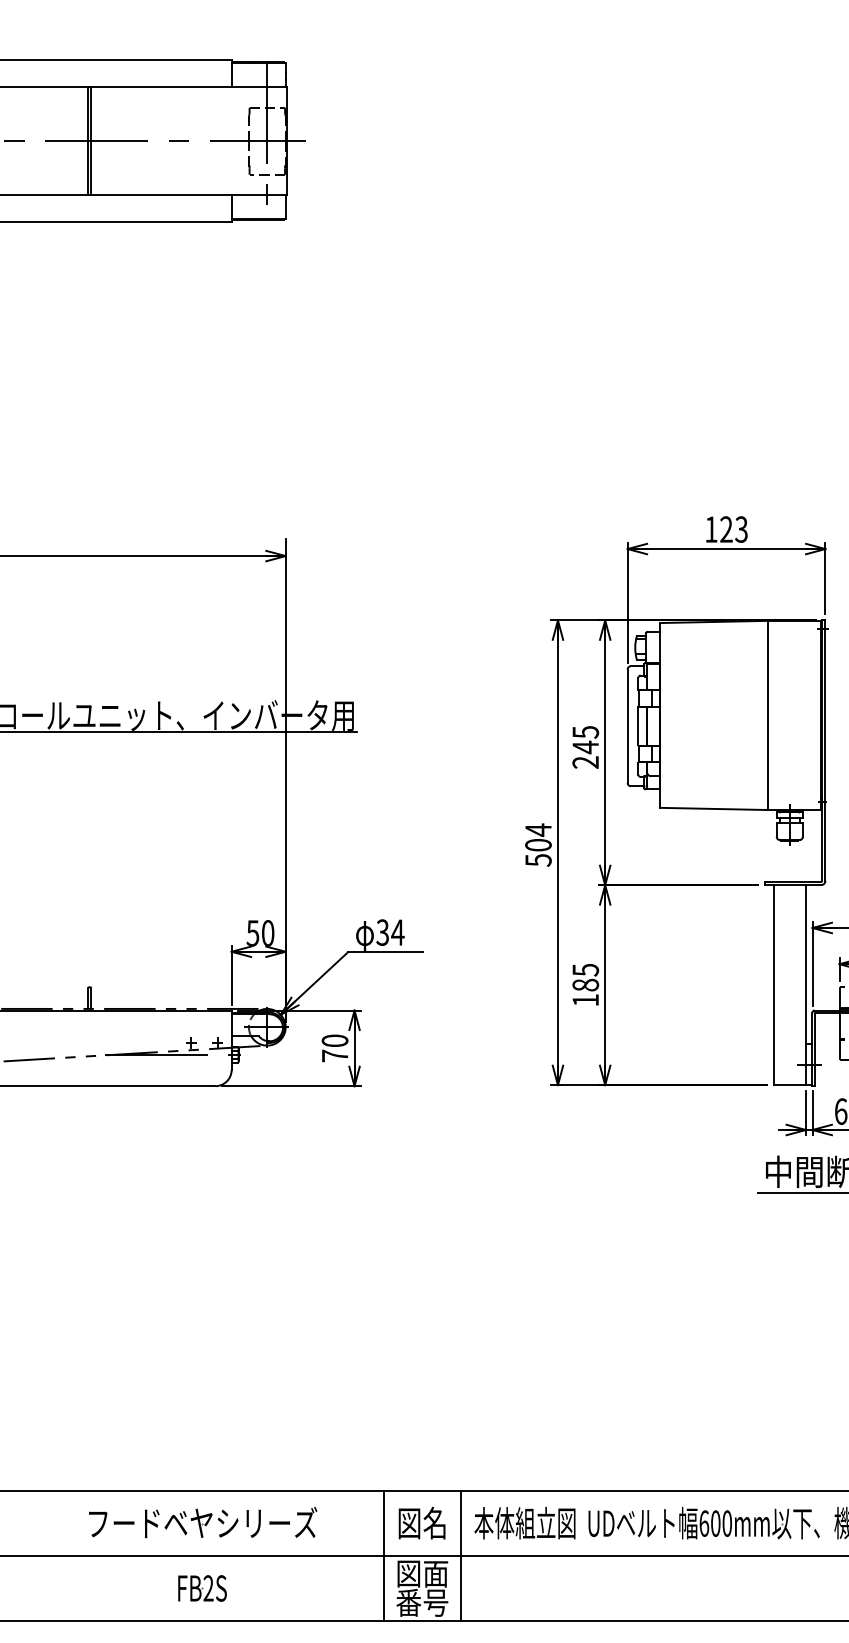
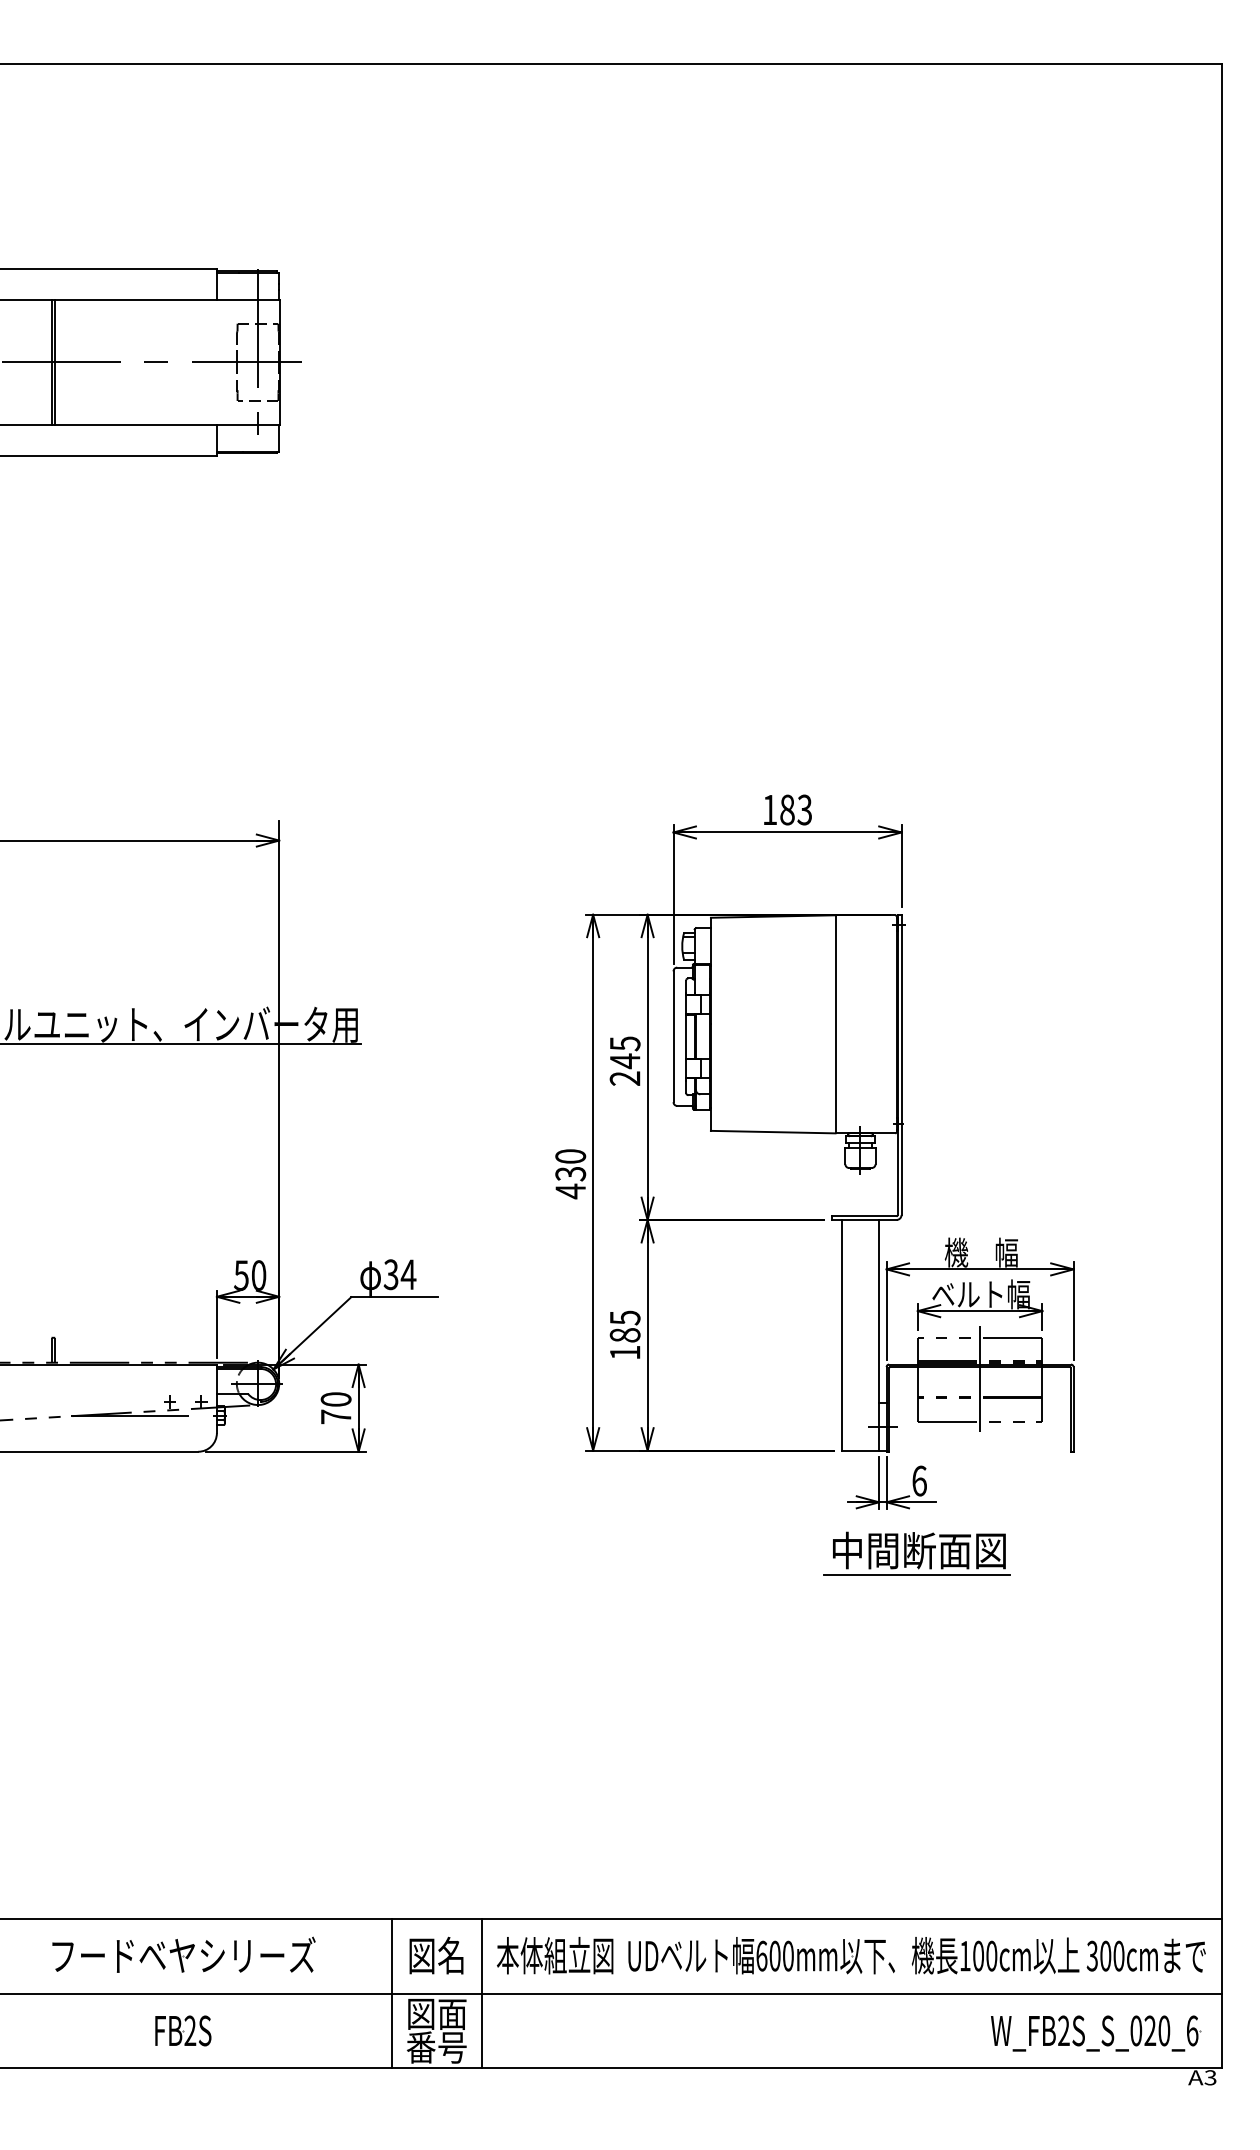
text: (726, 529) -> (787, 809), 123 -> 183
text: (538, 844) -> (570, 1173), 504 -> 430

